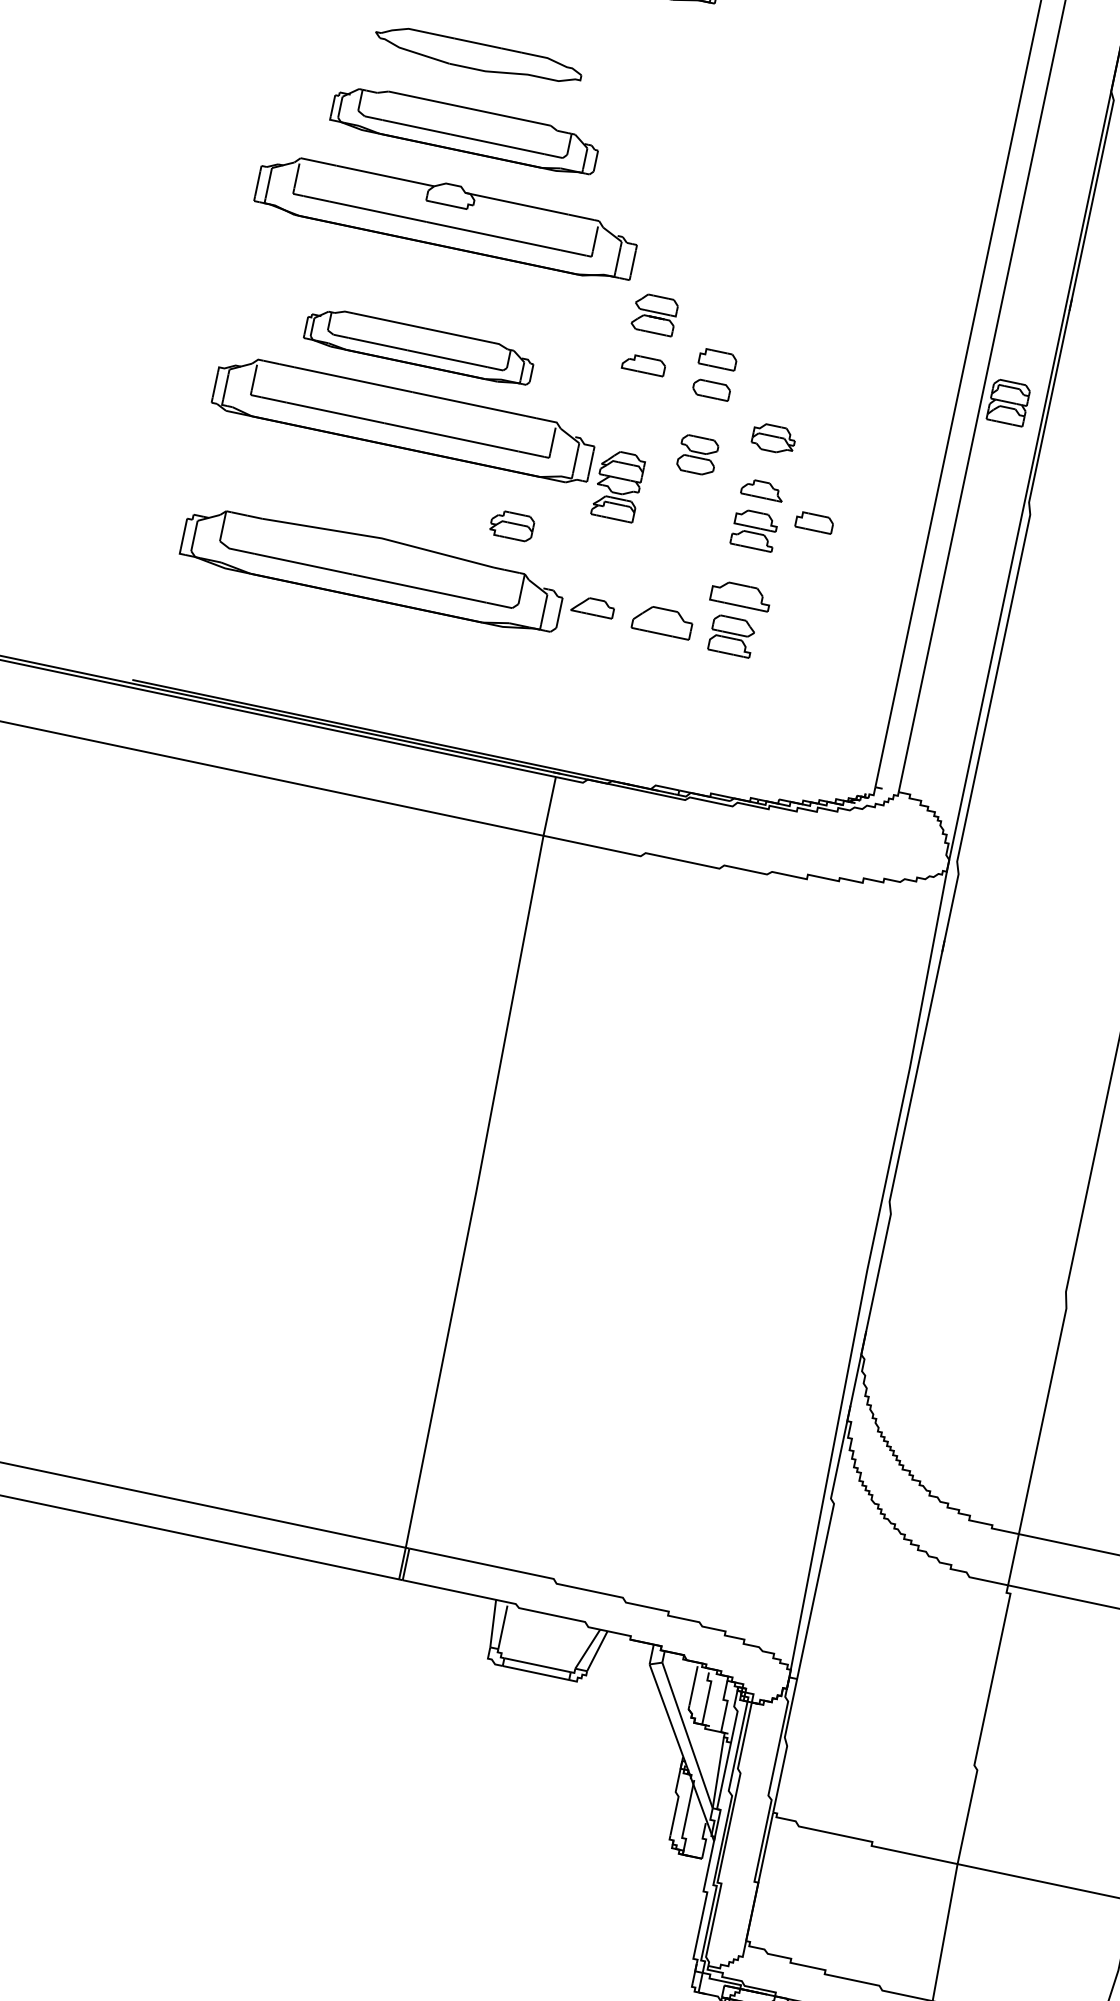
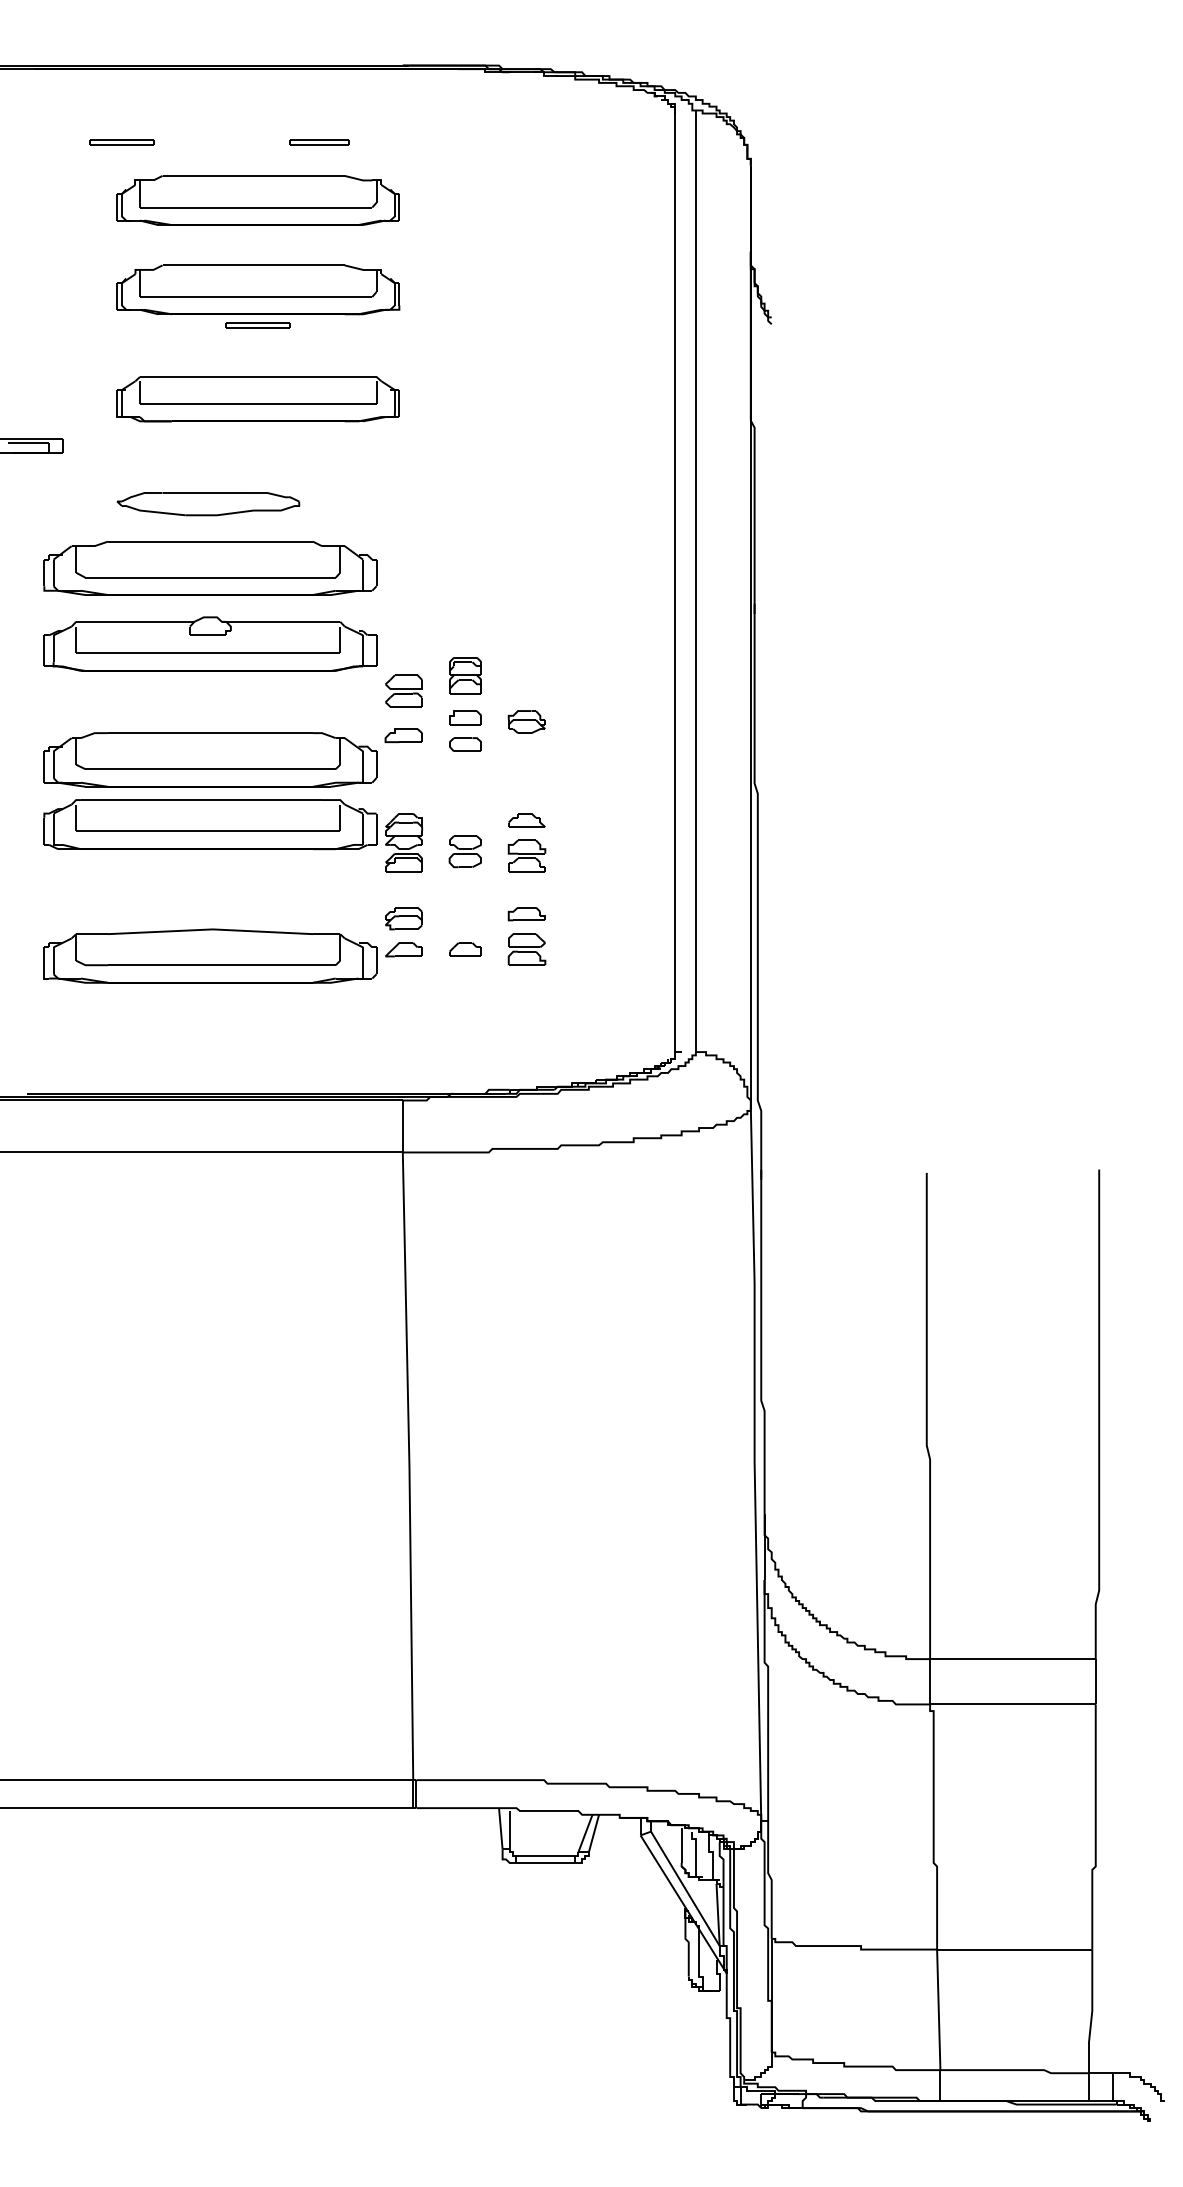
part: (465, 129) -> (210, 568), size x1.43
part: (419, 345) -> (210, 759), size x1.67
part: (1008, 402) -> (465, 675), moved
part: (773, 438) -> (526, 721), moved
part: (696, 454) -> (464, 851), moved
part: (814, 522) -> (576, 838), removed
part: (511, 525) -> (403, 918), moved
part: (740, 596) -> (526, 914), size x0.71
part: (662, 621) -> (465, 949), size x0.62

